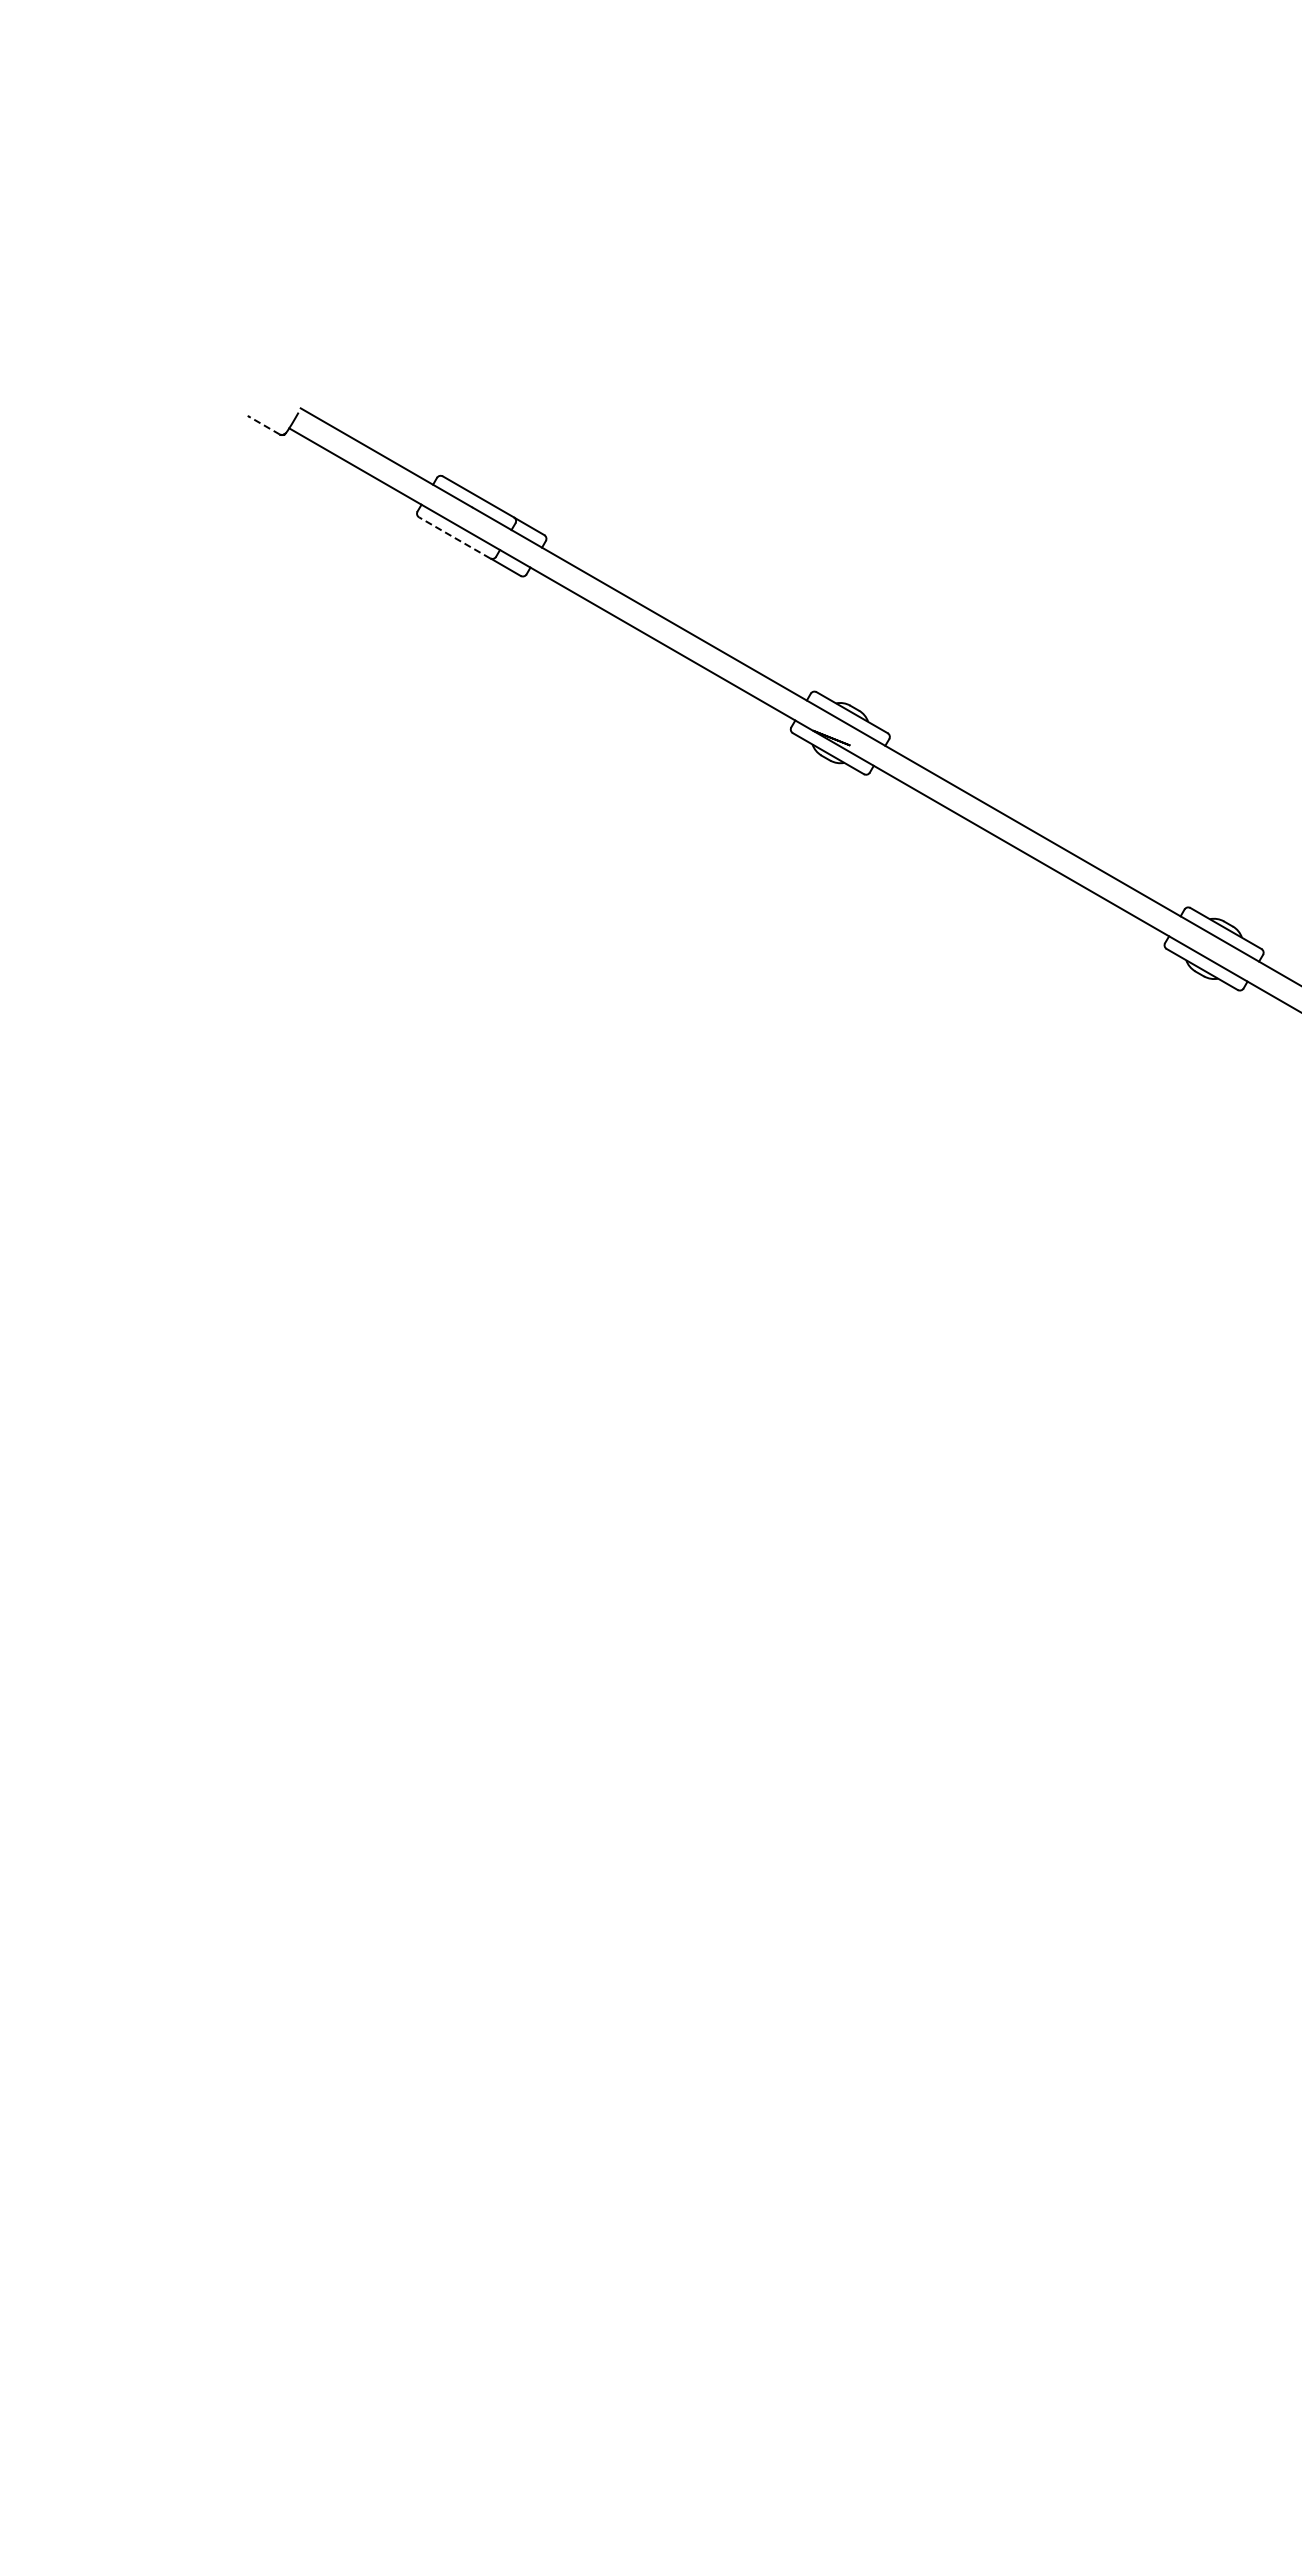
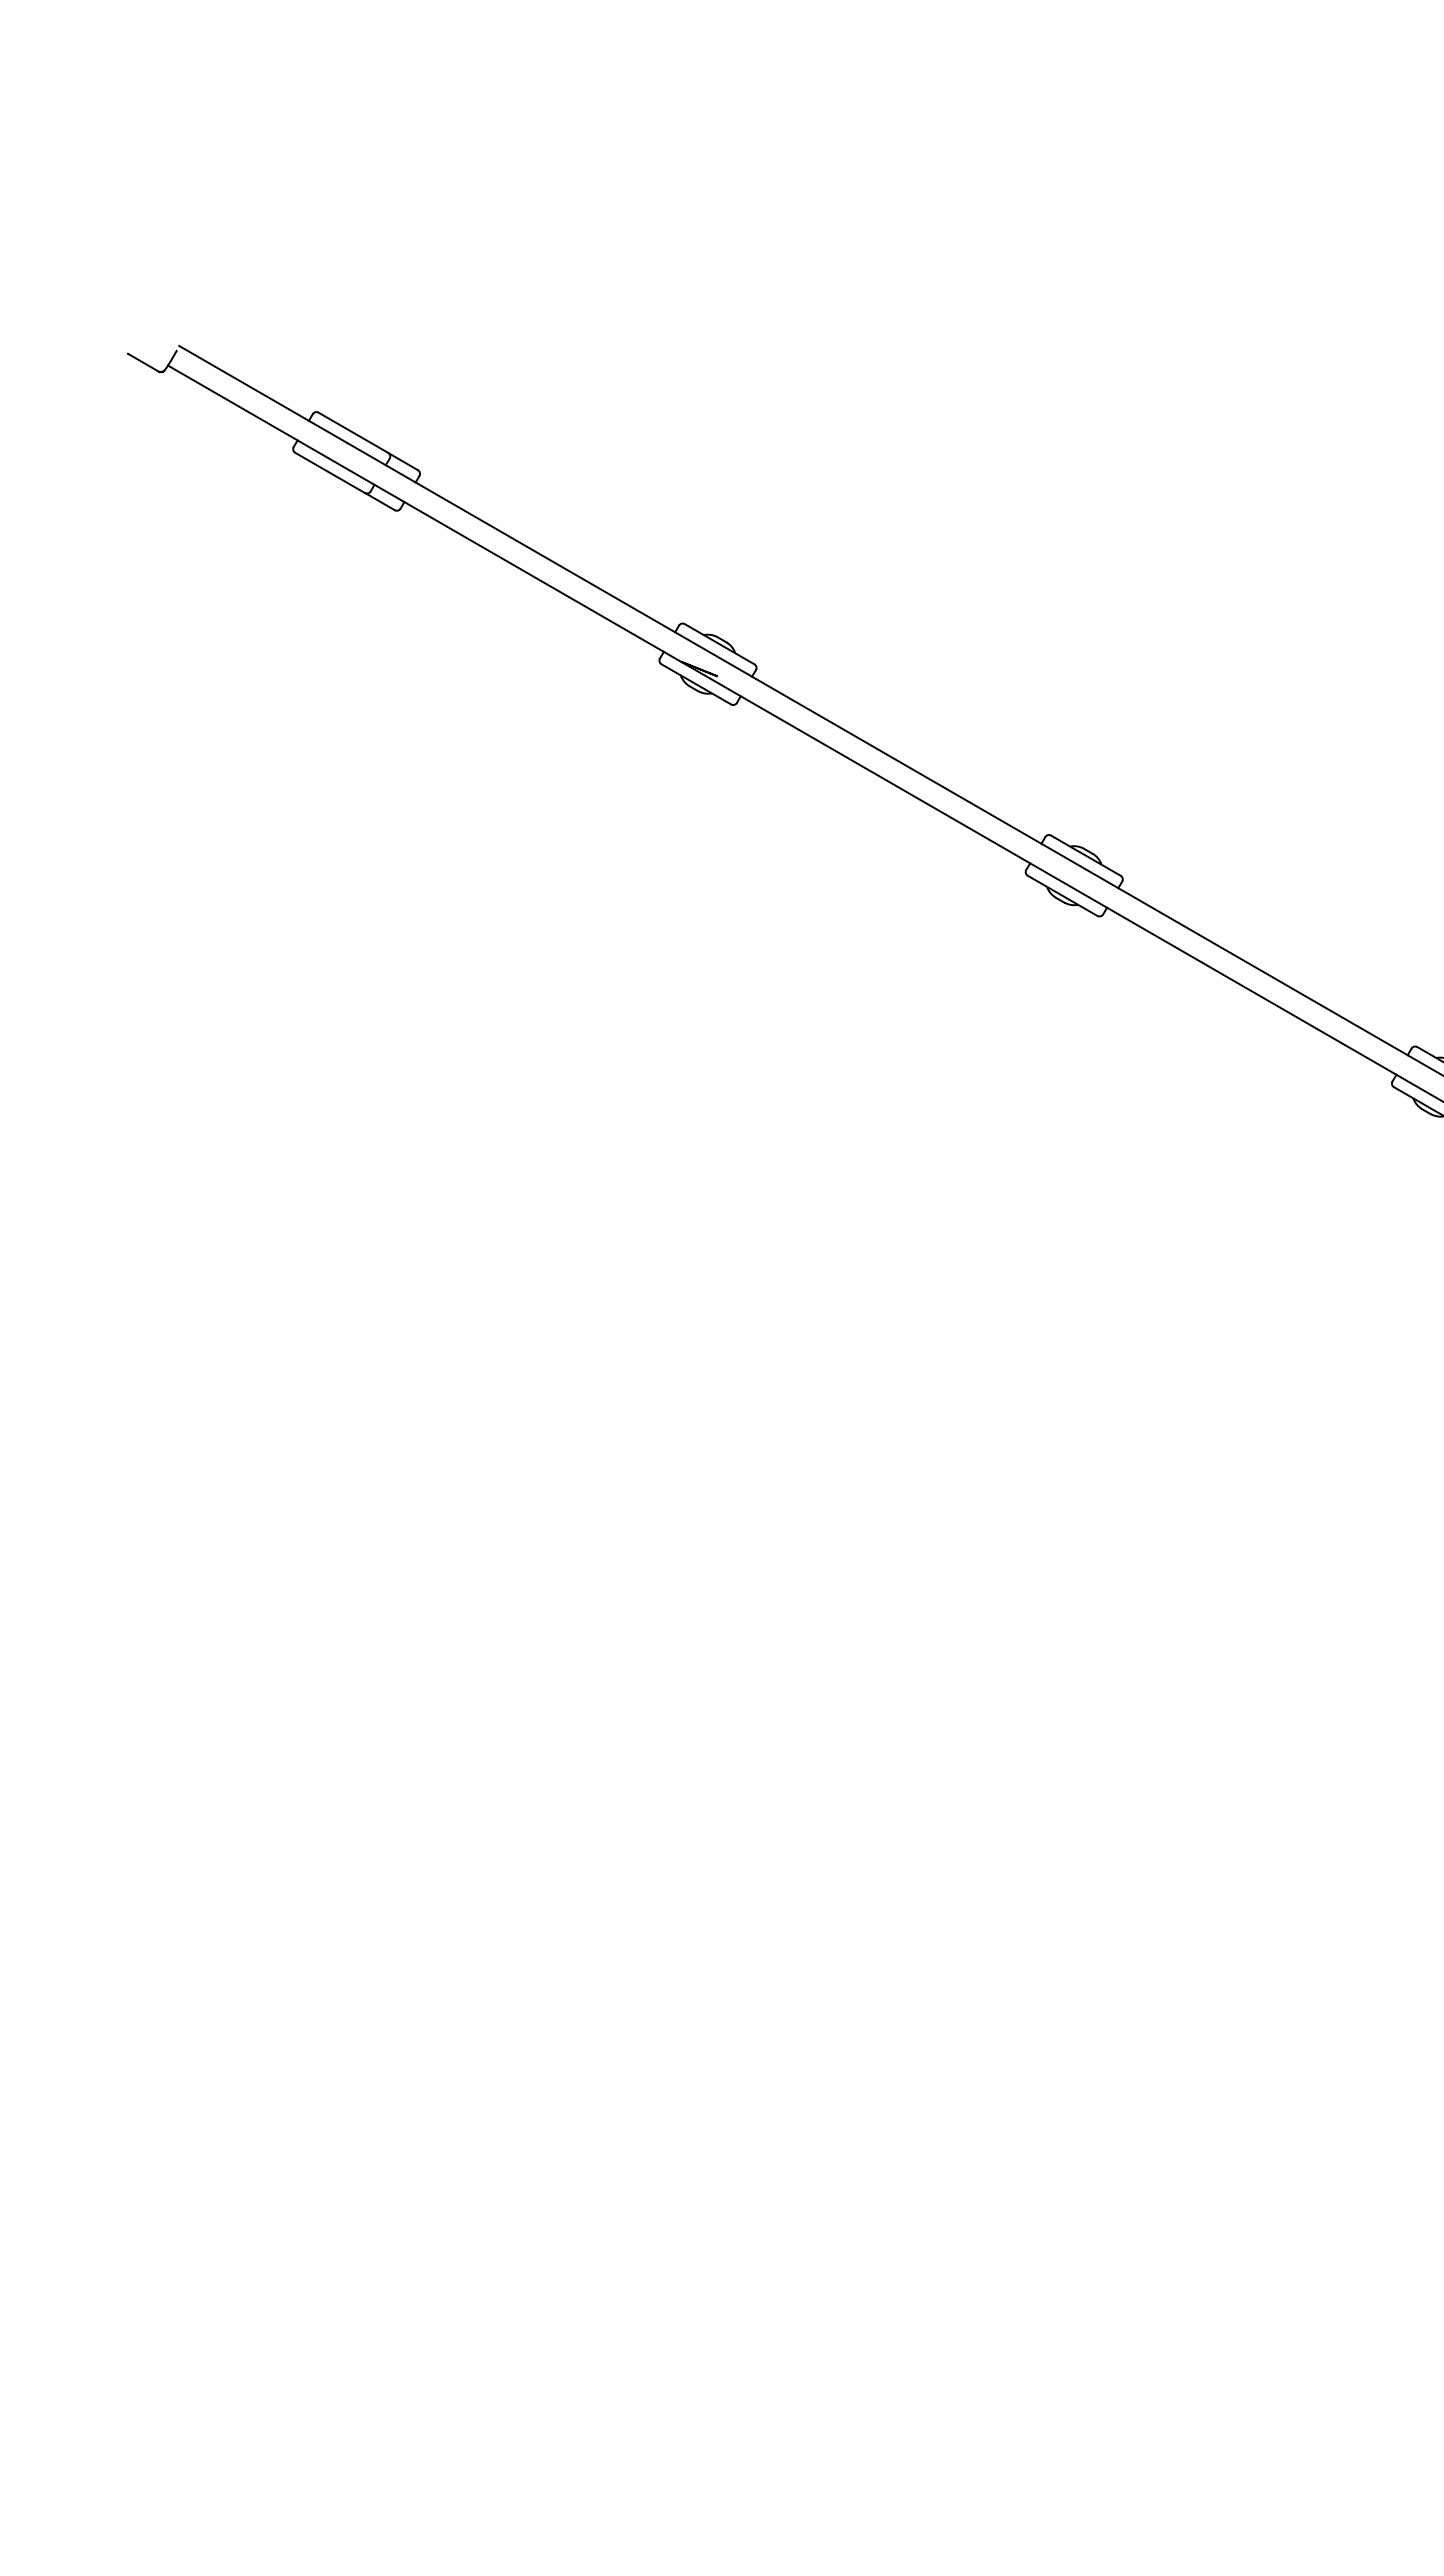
line: (264, 425) -> (143, 362), dashed -> solid
line: (454, 537) -> (329, 472), dashed -> solid

